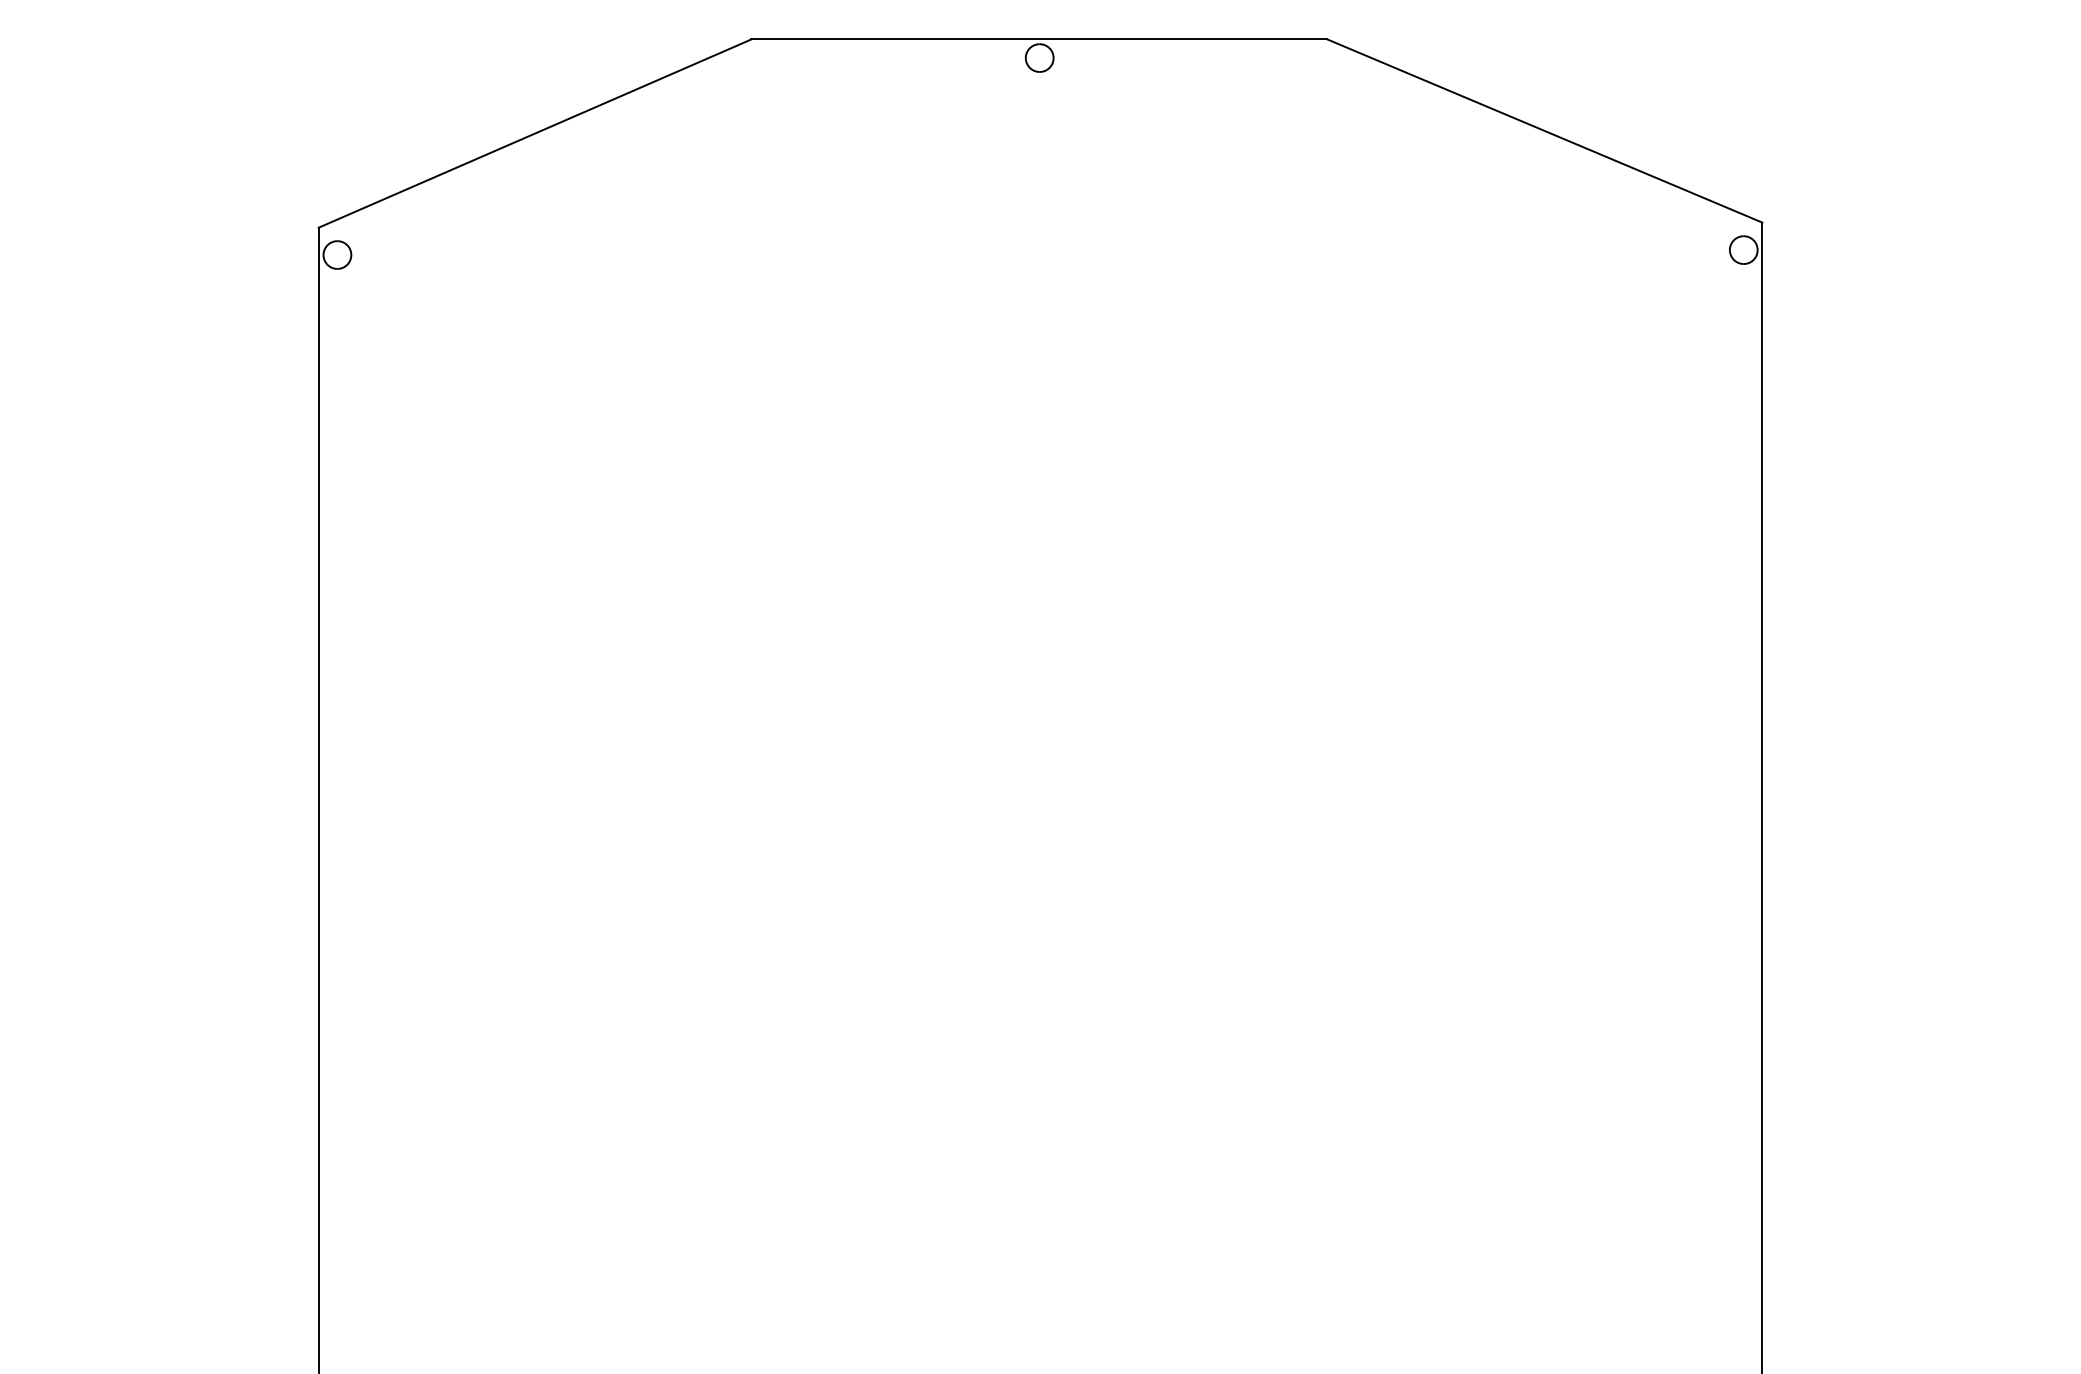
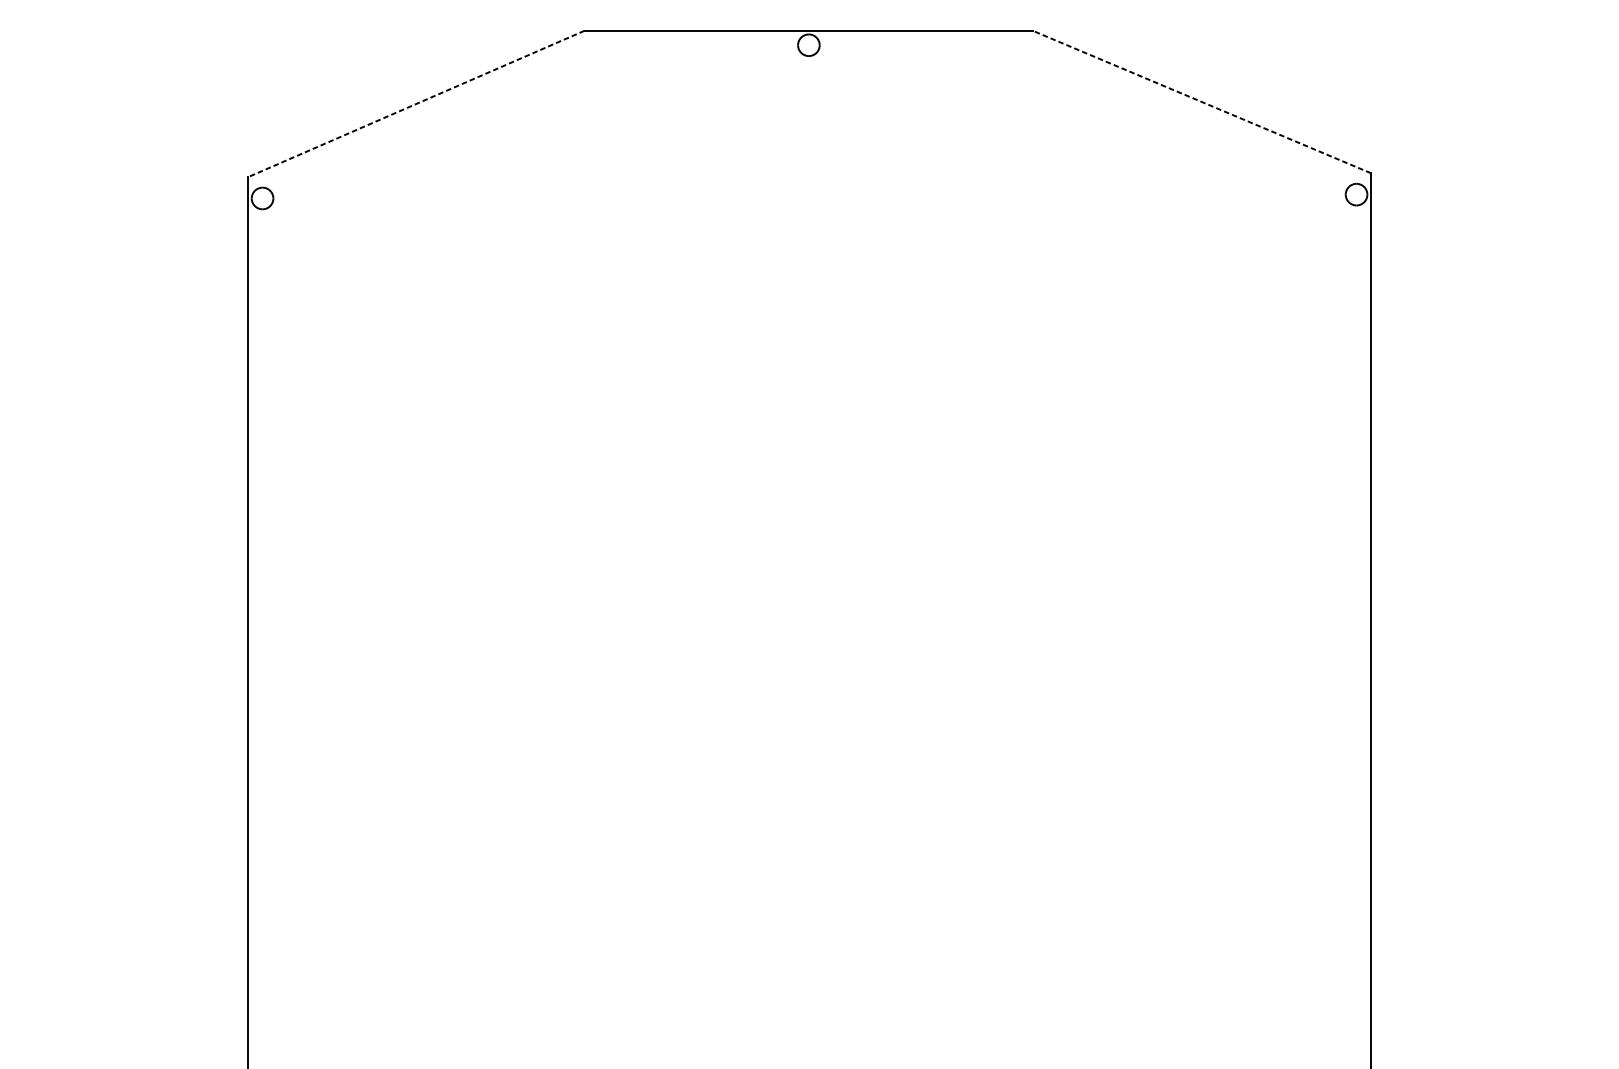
line: (1544, 131) -> (1201, 102), solid -> dashed
line: (534, 133) -> (415, 103), solid -> dashed

